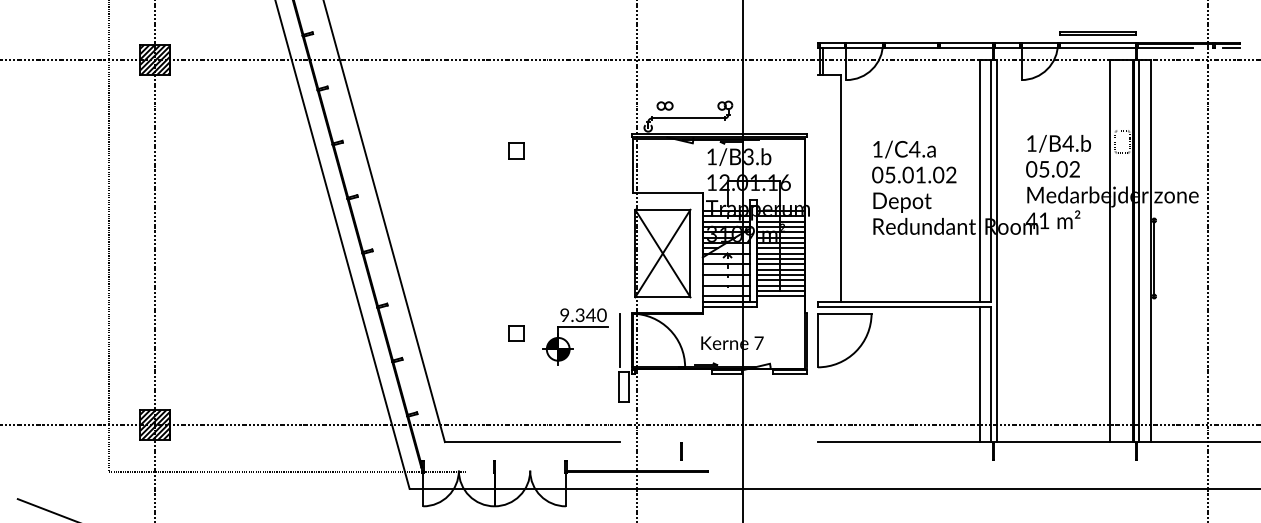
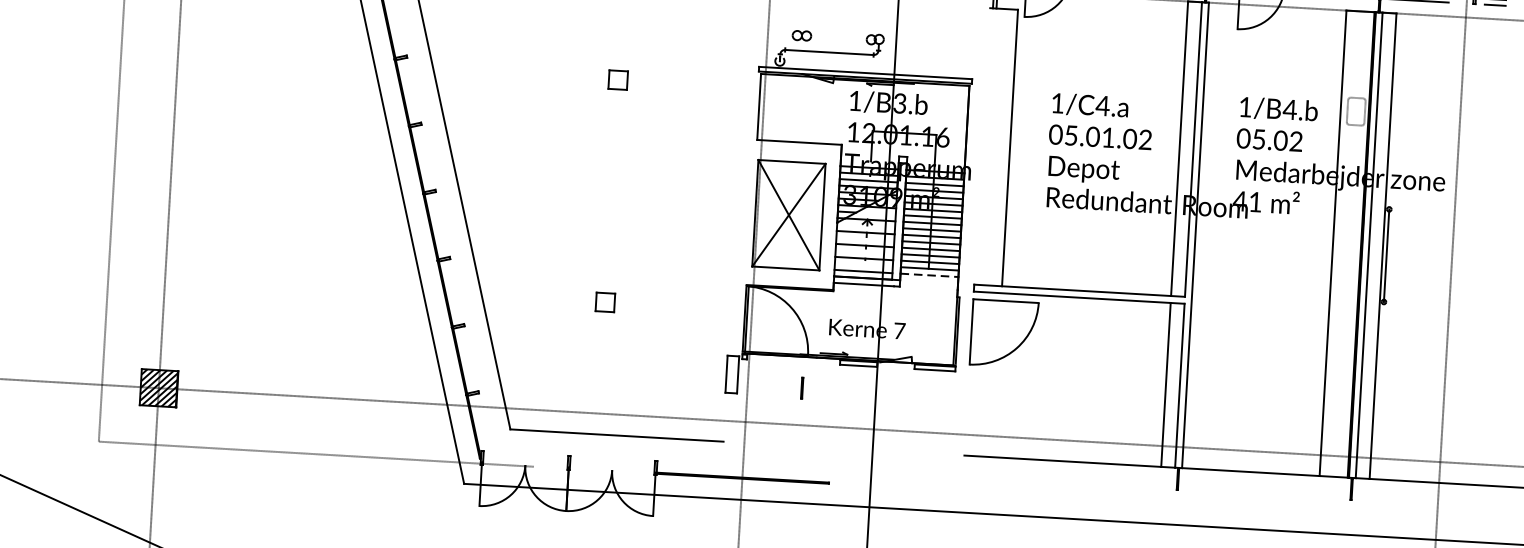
line: (780, 296) -> (929, 275), solid -> dashed
part: (575, 327) -> (677, 299), removed
line: (620, 340) -> (731, 318), removed
line: (681, 451) -> (801, 388), moved

